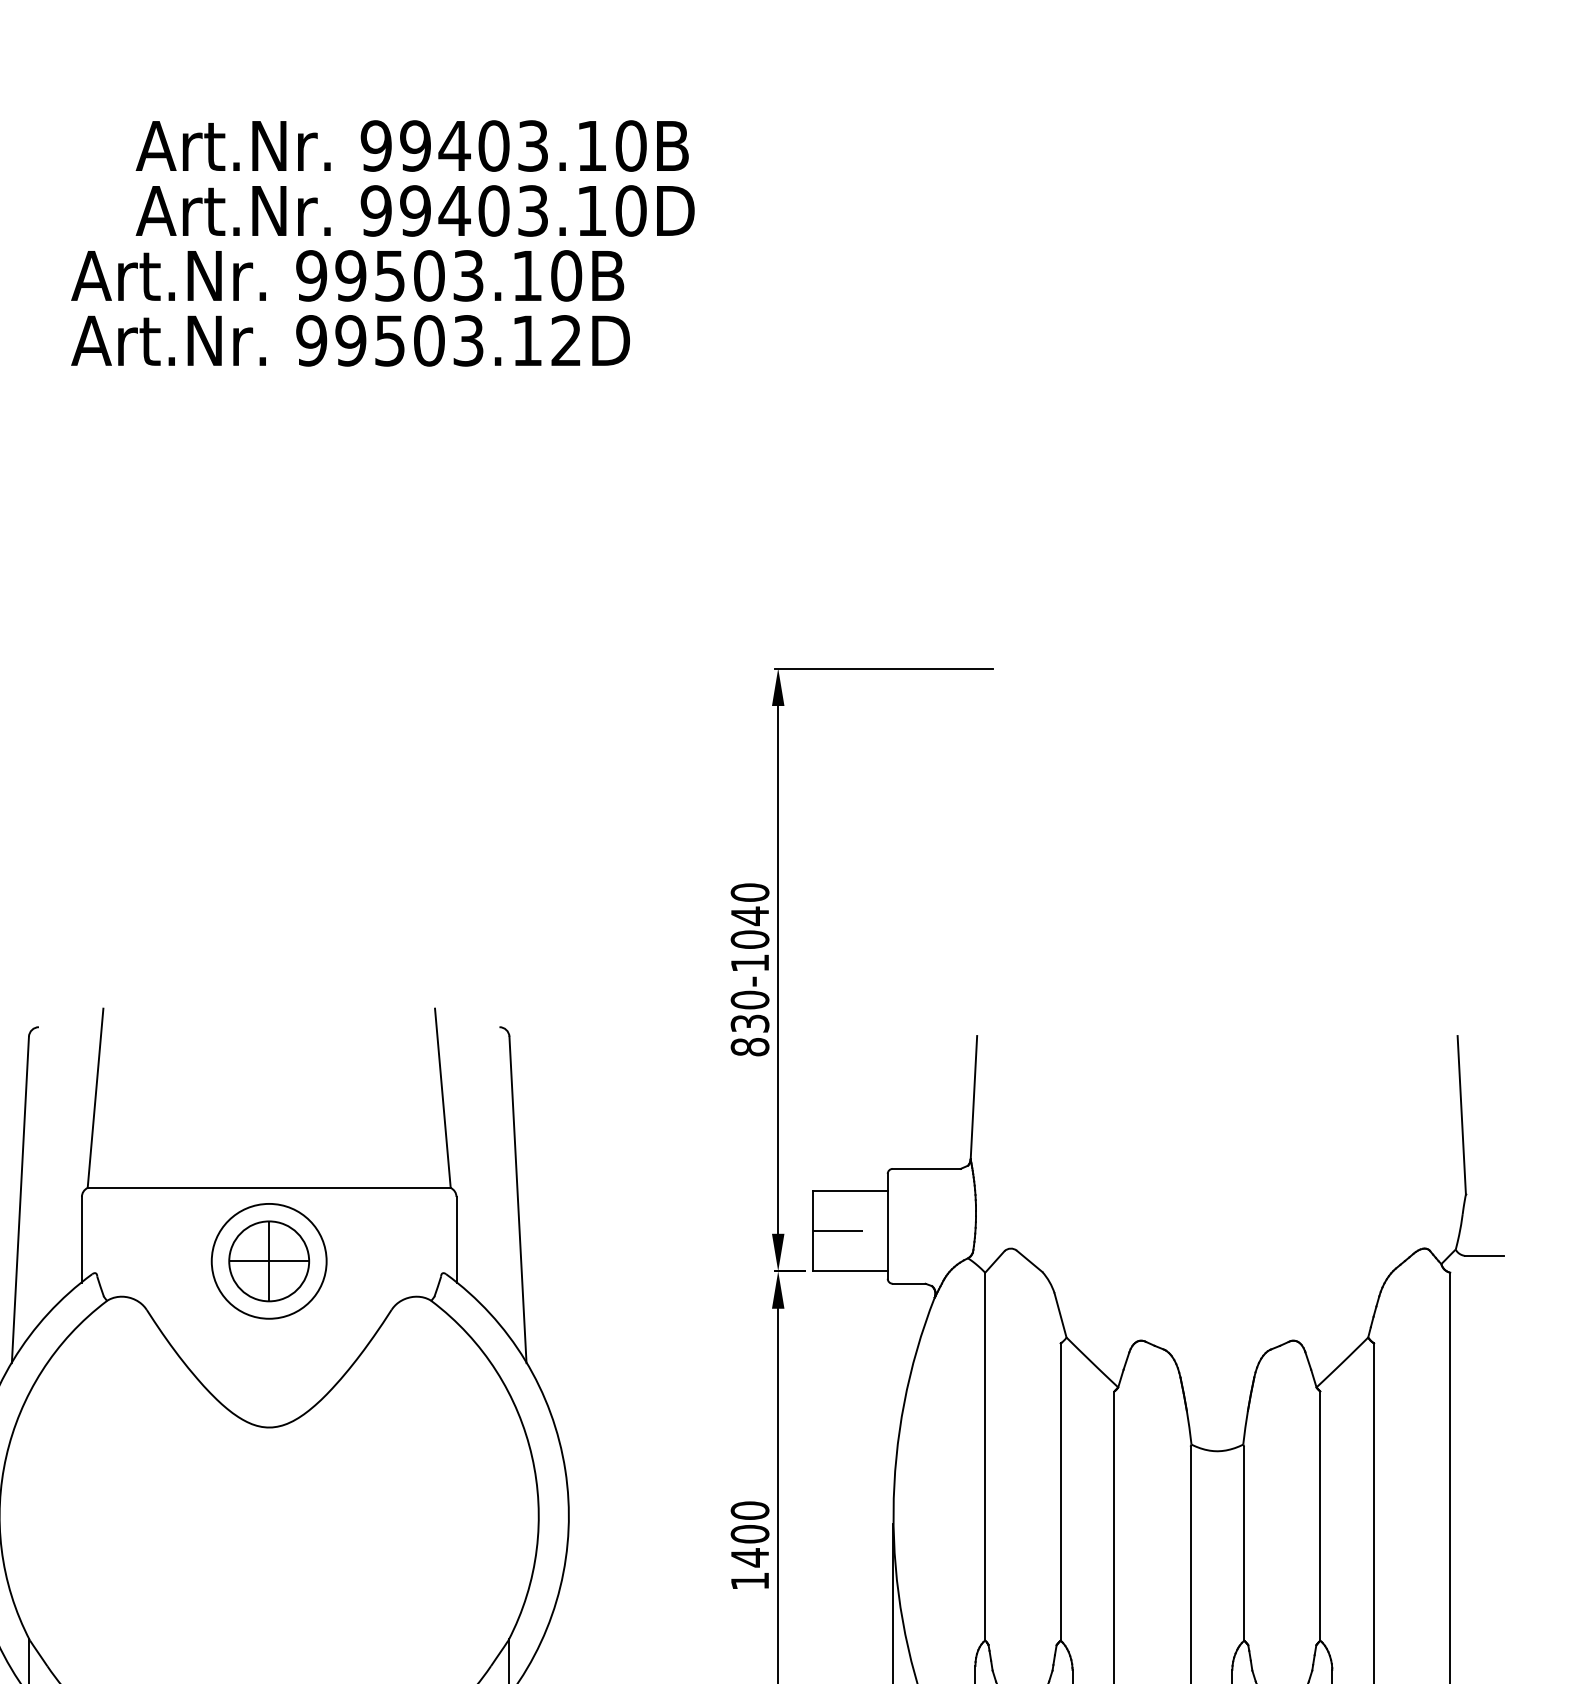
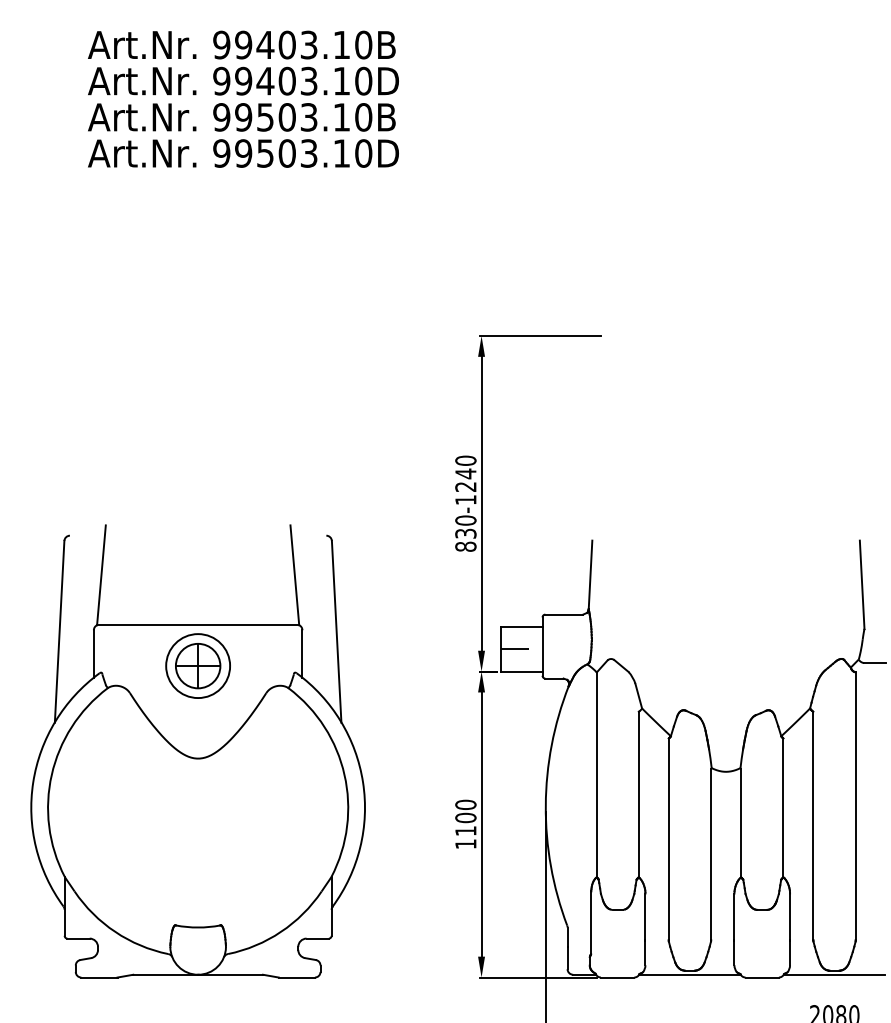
text: (415, 177) -> (243, 62), moved
text: (566, 340) -> (363, 153), 99503.12D -> 99503.10D
text: (749, 938) -> (465, 486), 830-1040 -> 830-1240
text: (749, 1556) -> (465, 830), 1400 -> 1100

